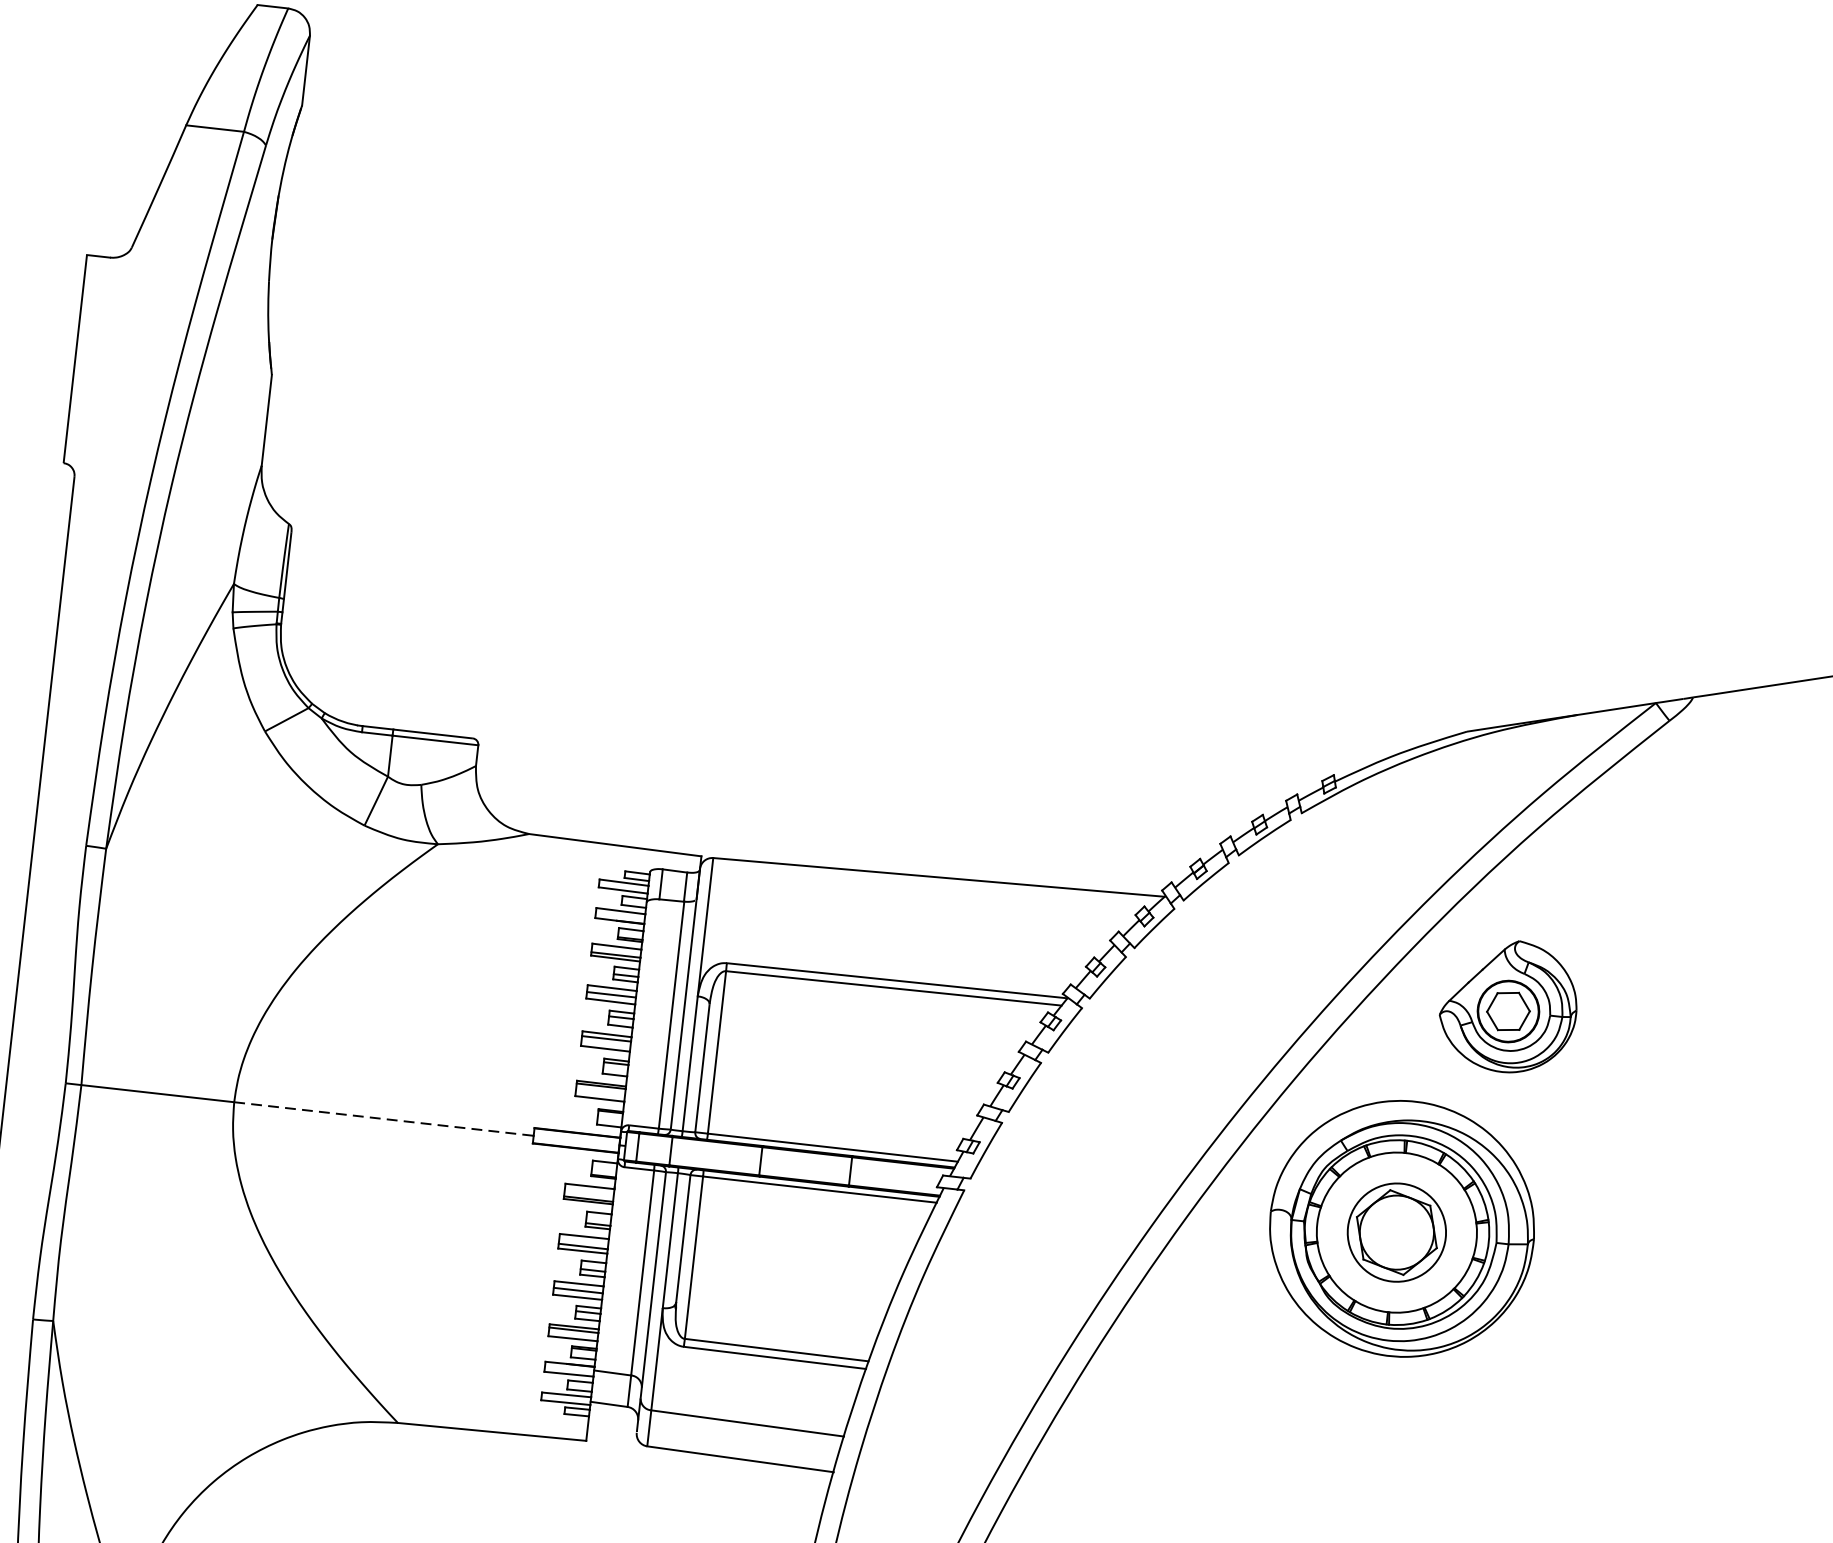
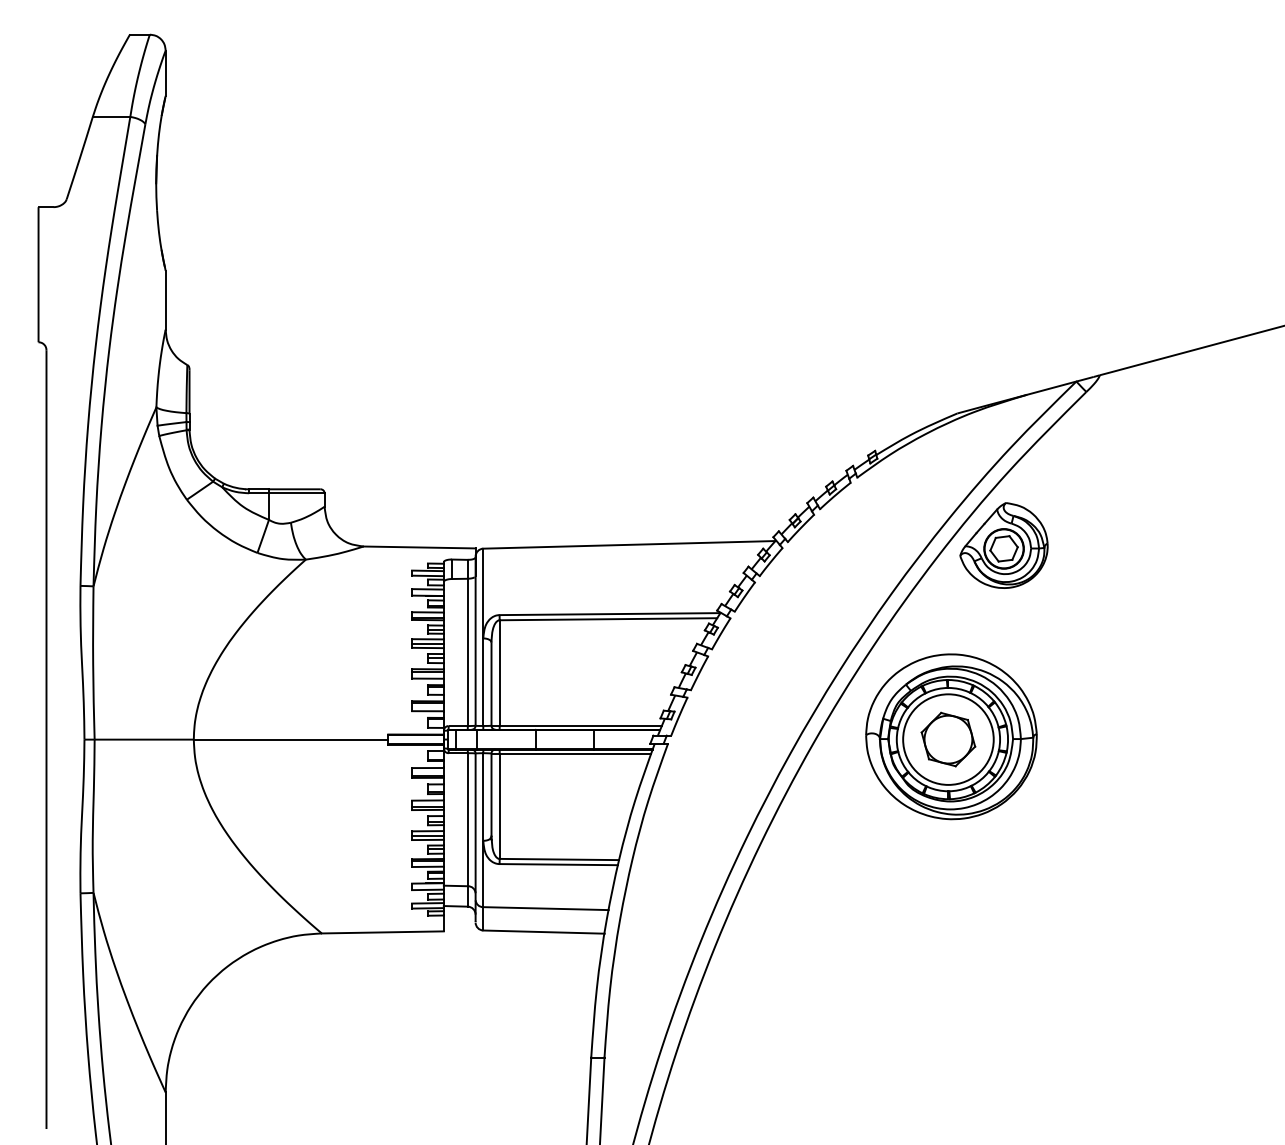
part: (1508, 1006) -> (1003, 545), moved
line: (384, 1118) -> (291, 739), dashed -> solid
circle: (1397, 1232) -> (948, 739), size x1.43

